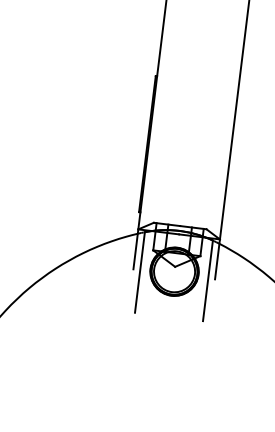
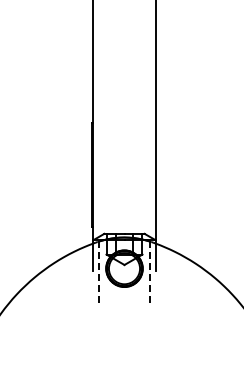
line: (139, 272) -> (98, 272), solid -> dashed
line: (208, 280) -> (150, 272), solid -> dashed

